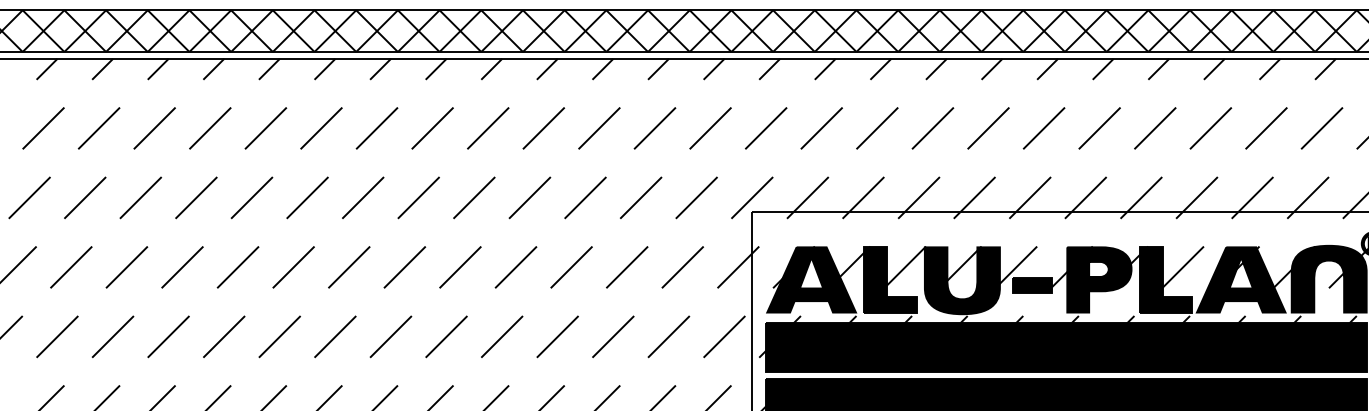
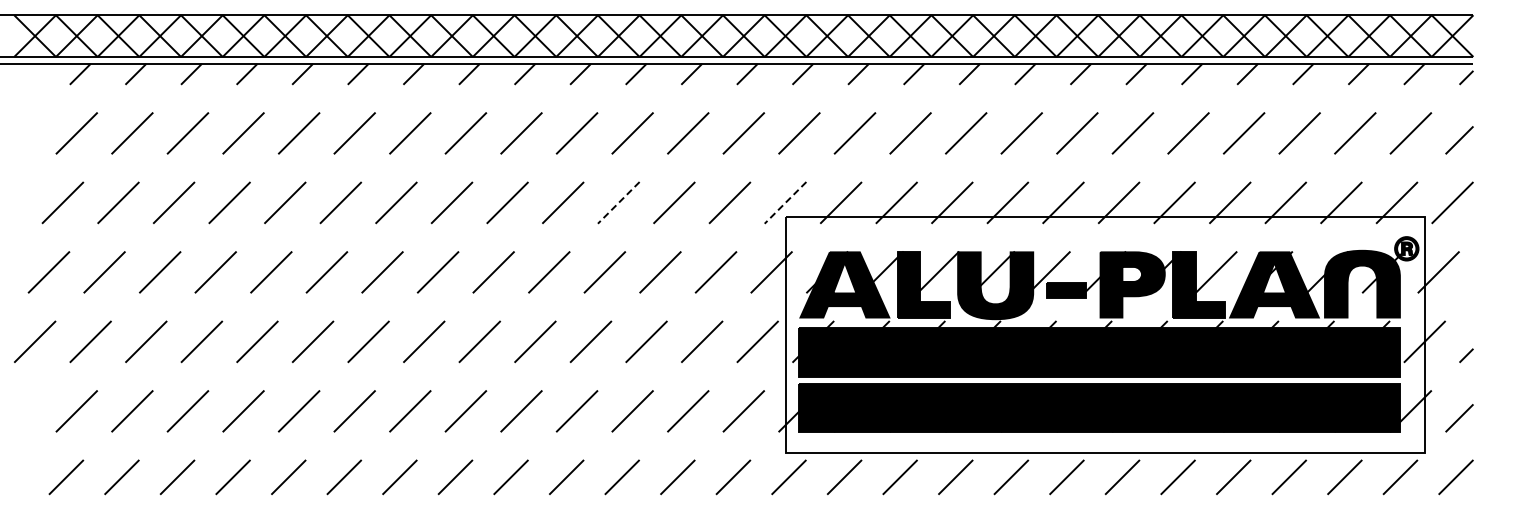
line: (585, 198) -> (618, 203), solid -> dashed
line: (752, 198) -> (785, 203), solid -> dashed

